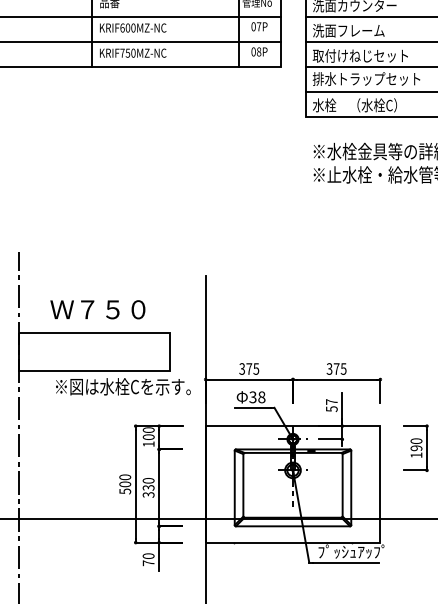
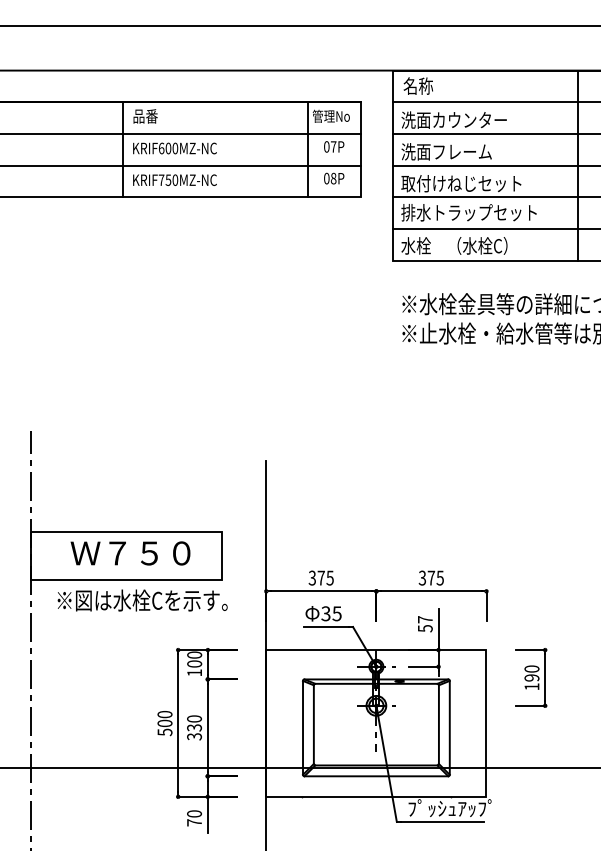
text: (97, 309) -> (130, 553), moved
text: (123, 386) -> (142, 600), moved
text: (261, 397) -> (336, 613), 38 -> 35

